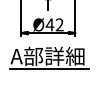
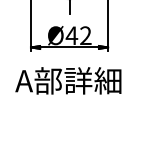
line: (49, 69) -> (71, 99), removed

